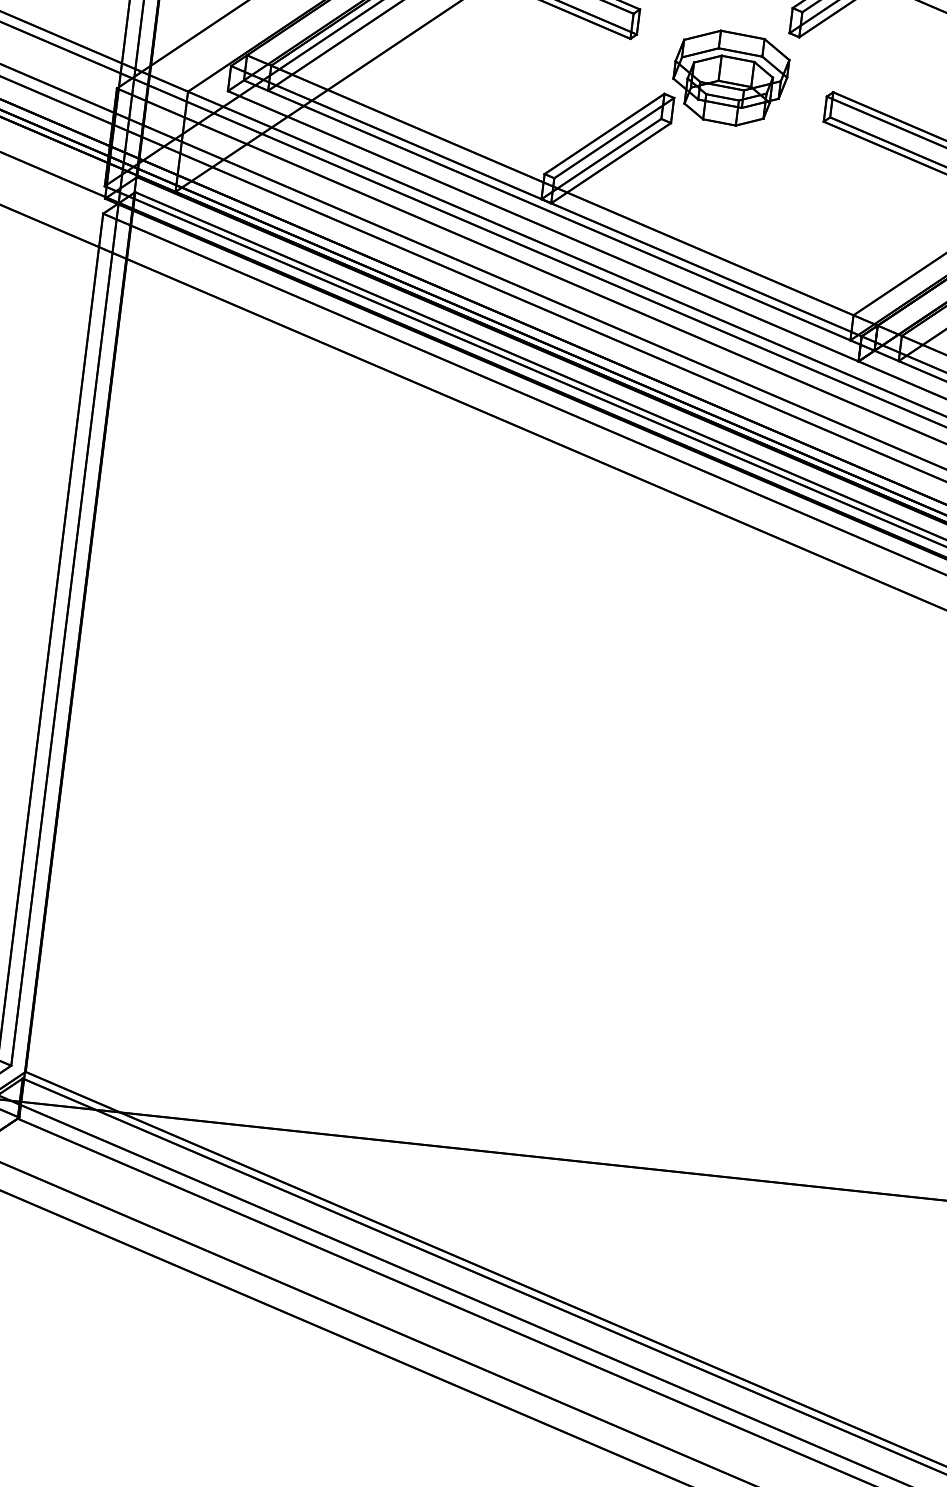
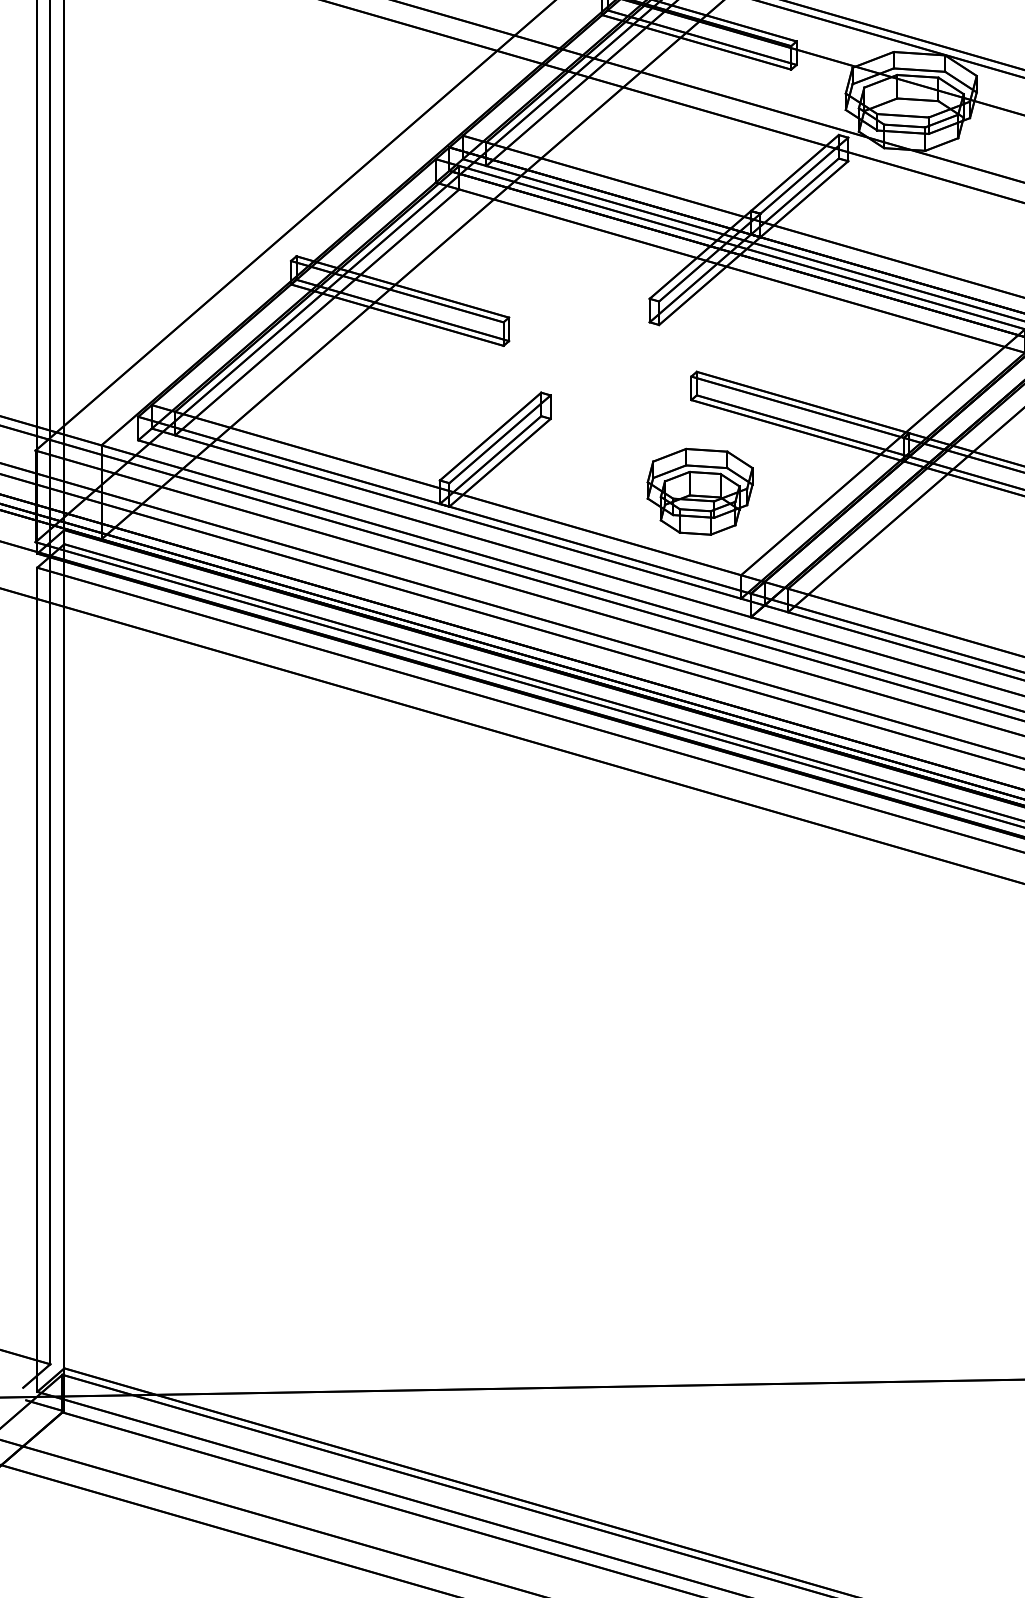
part: (729, 77) -> (699, 491), moved

